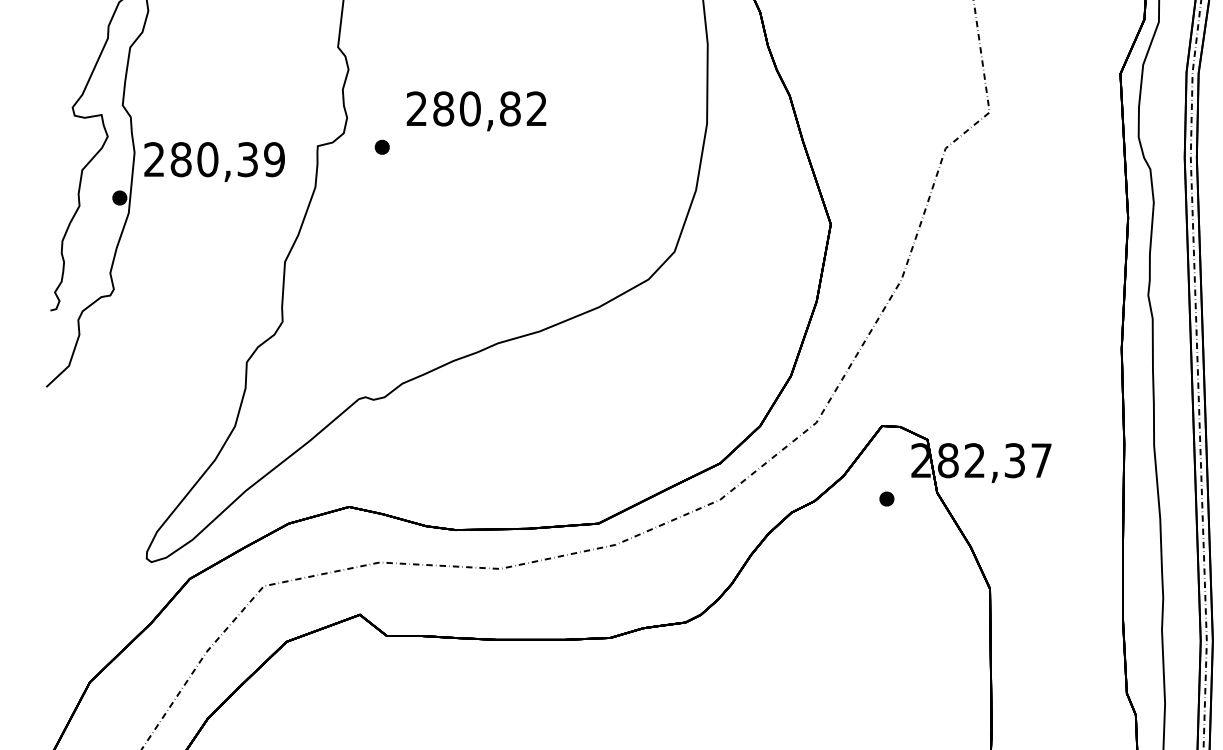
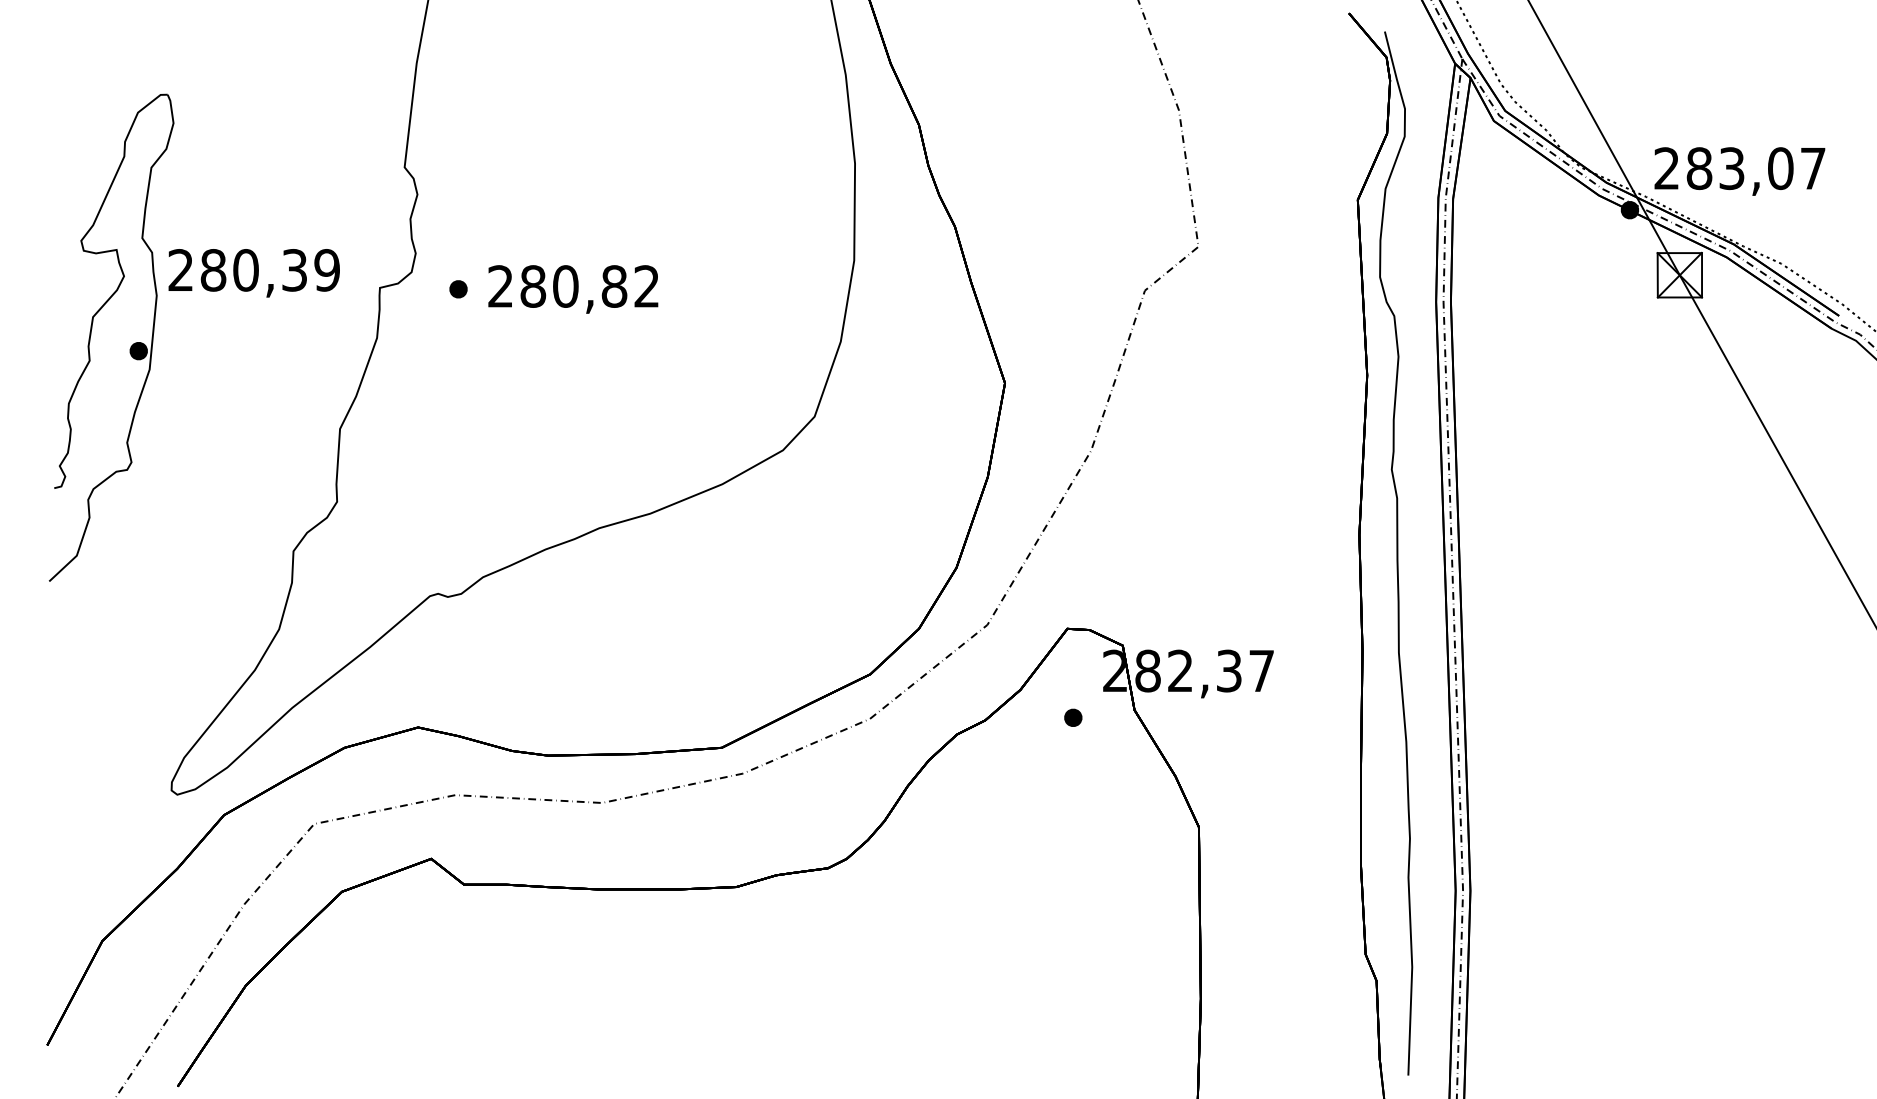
text: (476, 111) -> (573, 289), moved
text: (214, 162) -> (253, 273), moved

